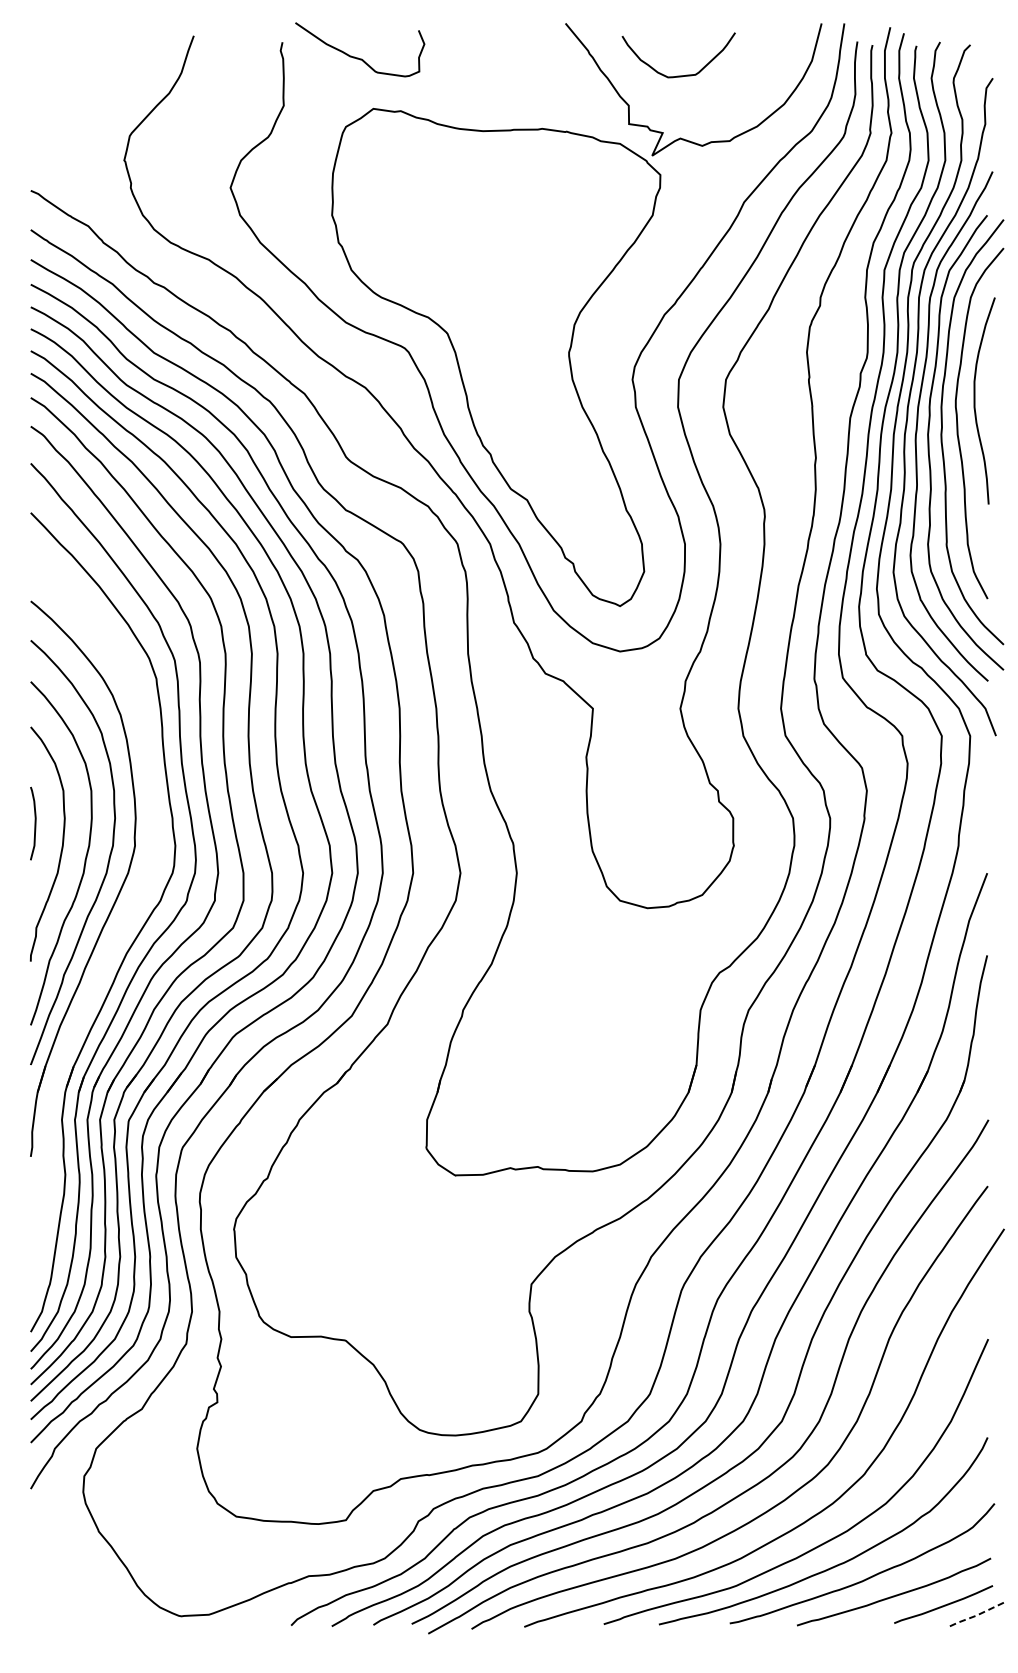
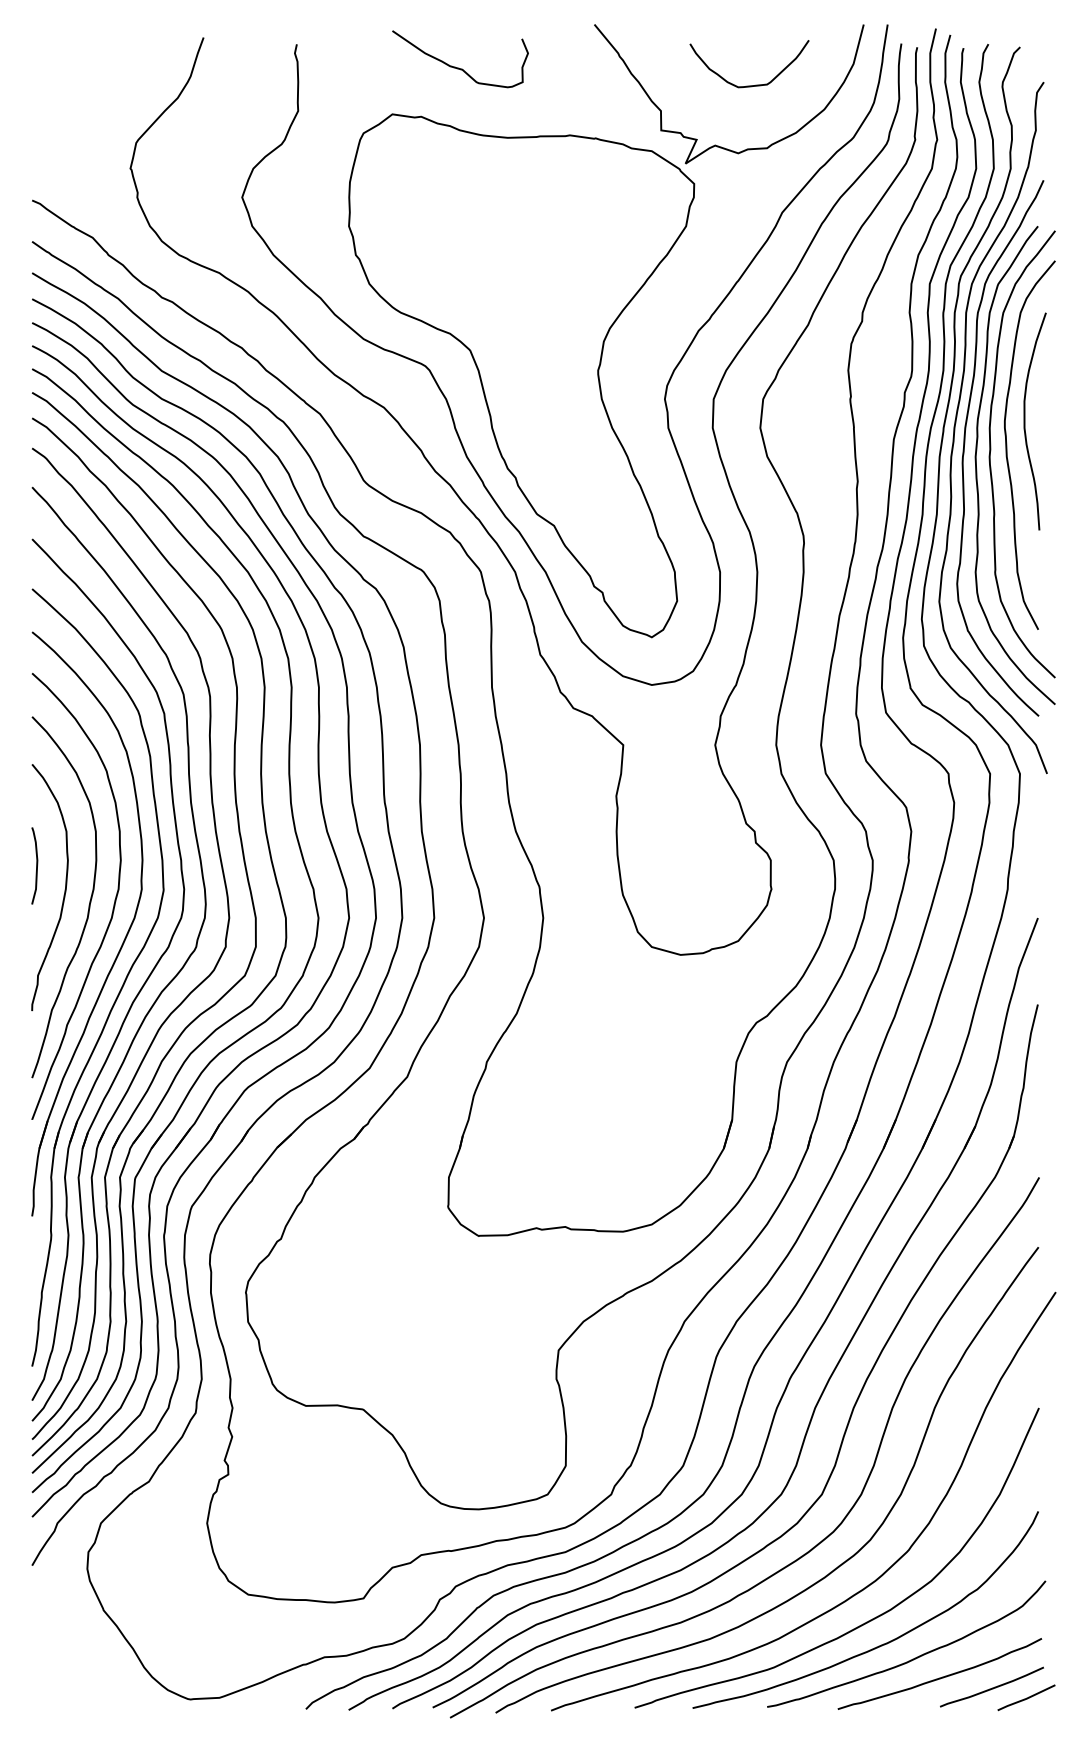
curve: (358, 57) -> (458, 67), moved
curve: (684, 74) -> (755, 84), moved
part: (114, 940) -> (120, 988), added
line: (976, 1615) -> (1026, 1698), dashed -> solid

